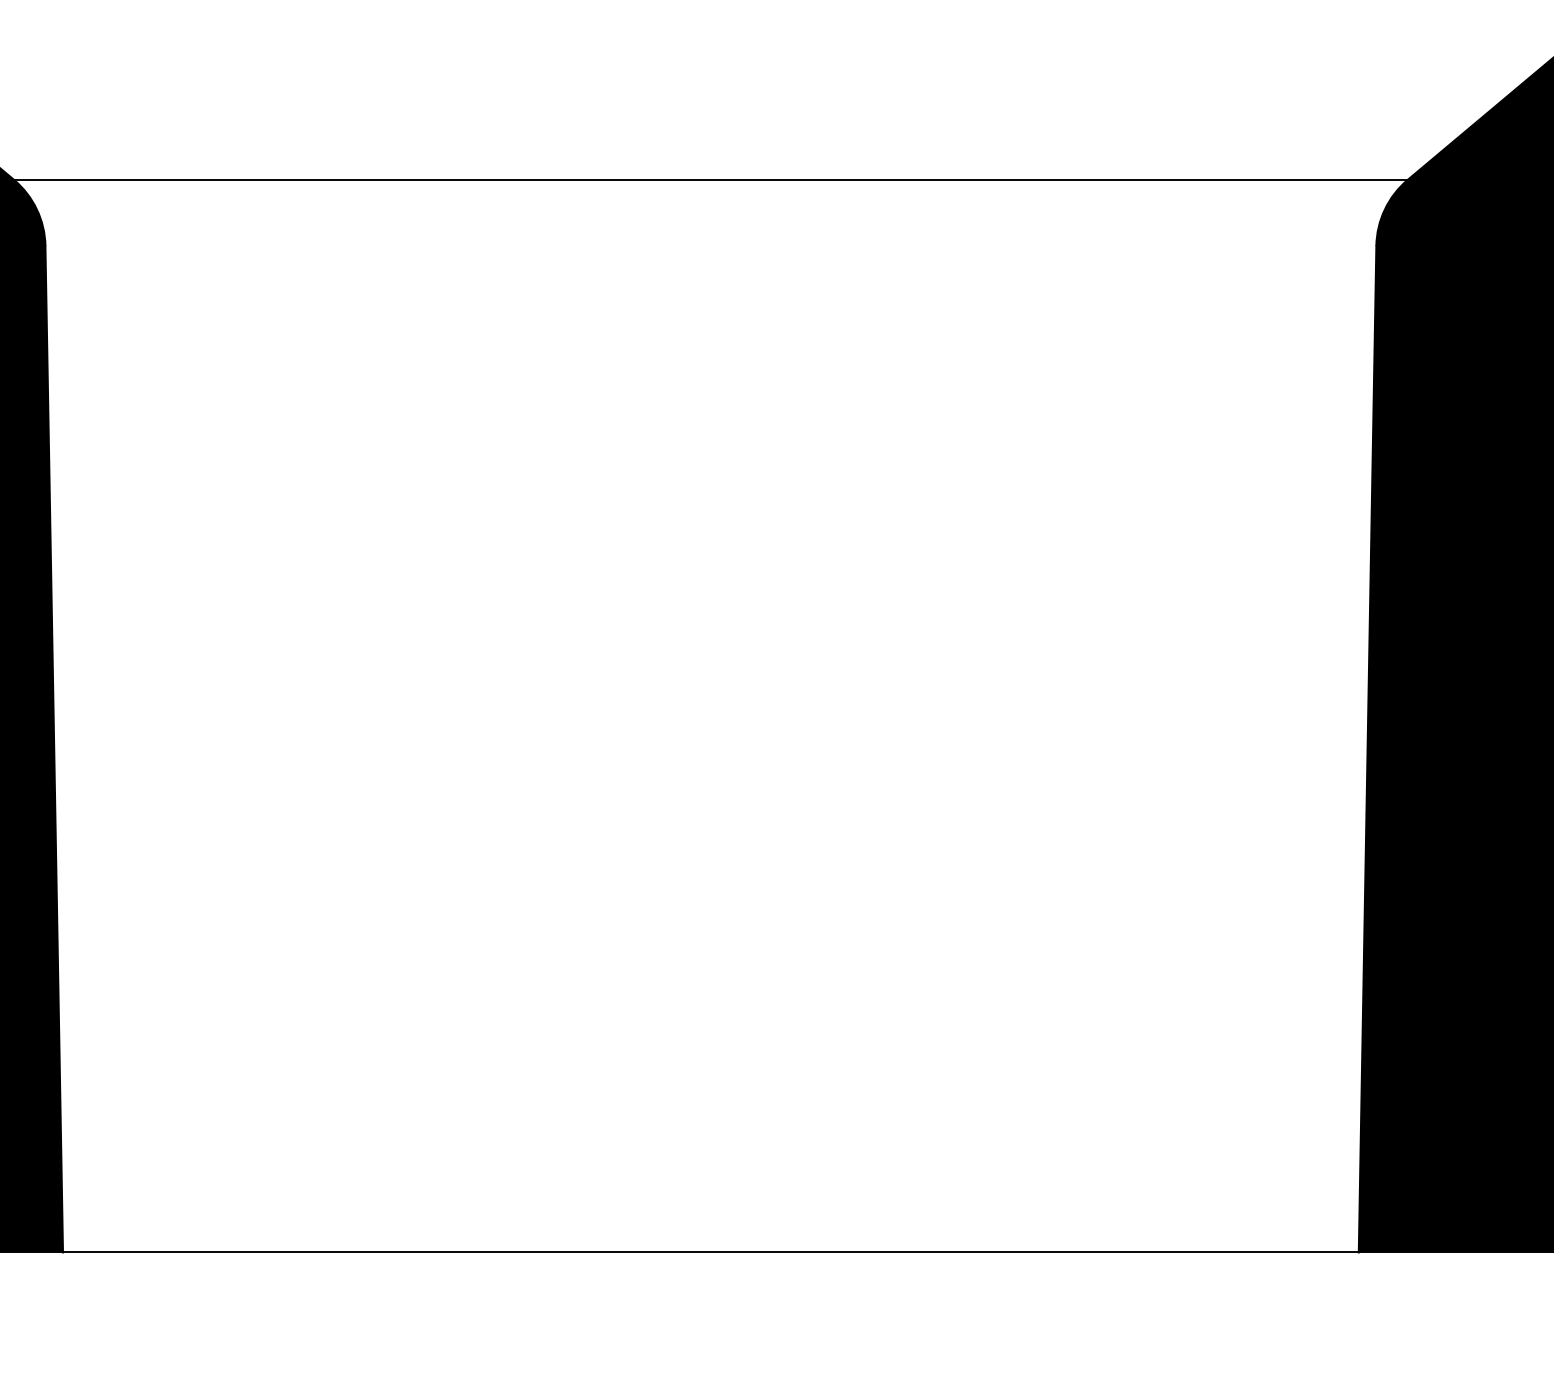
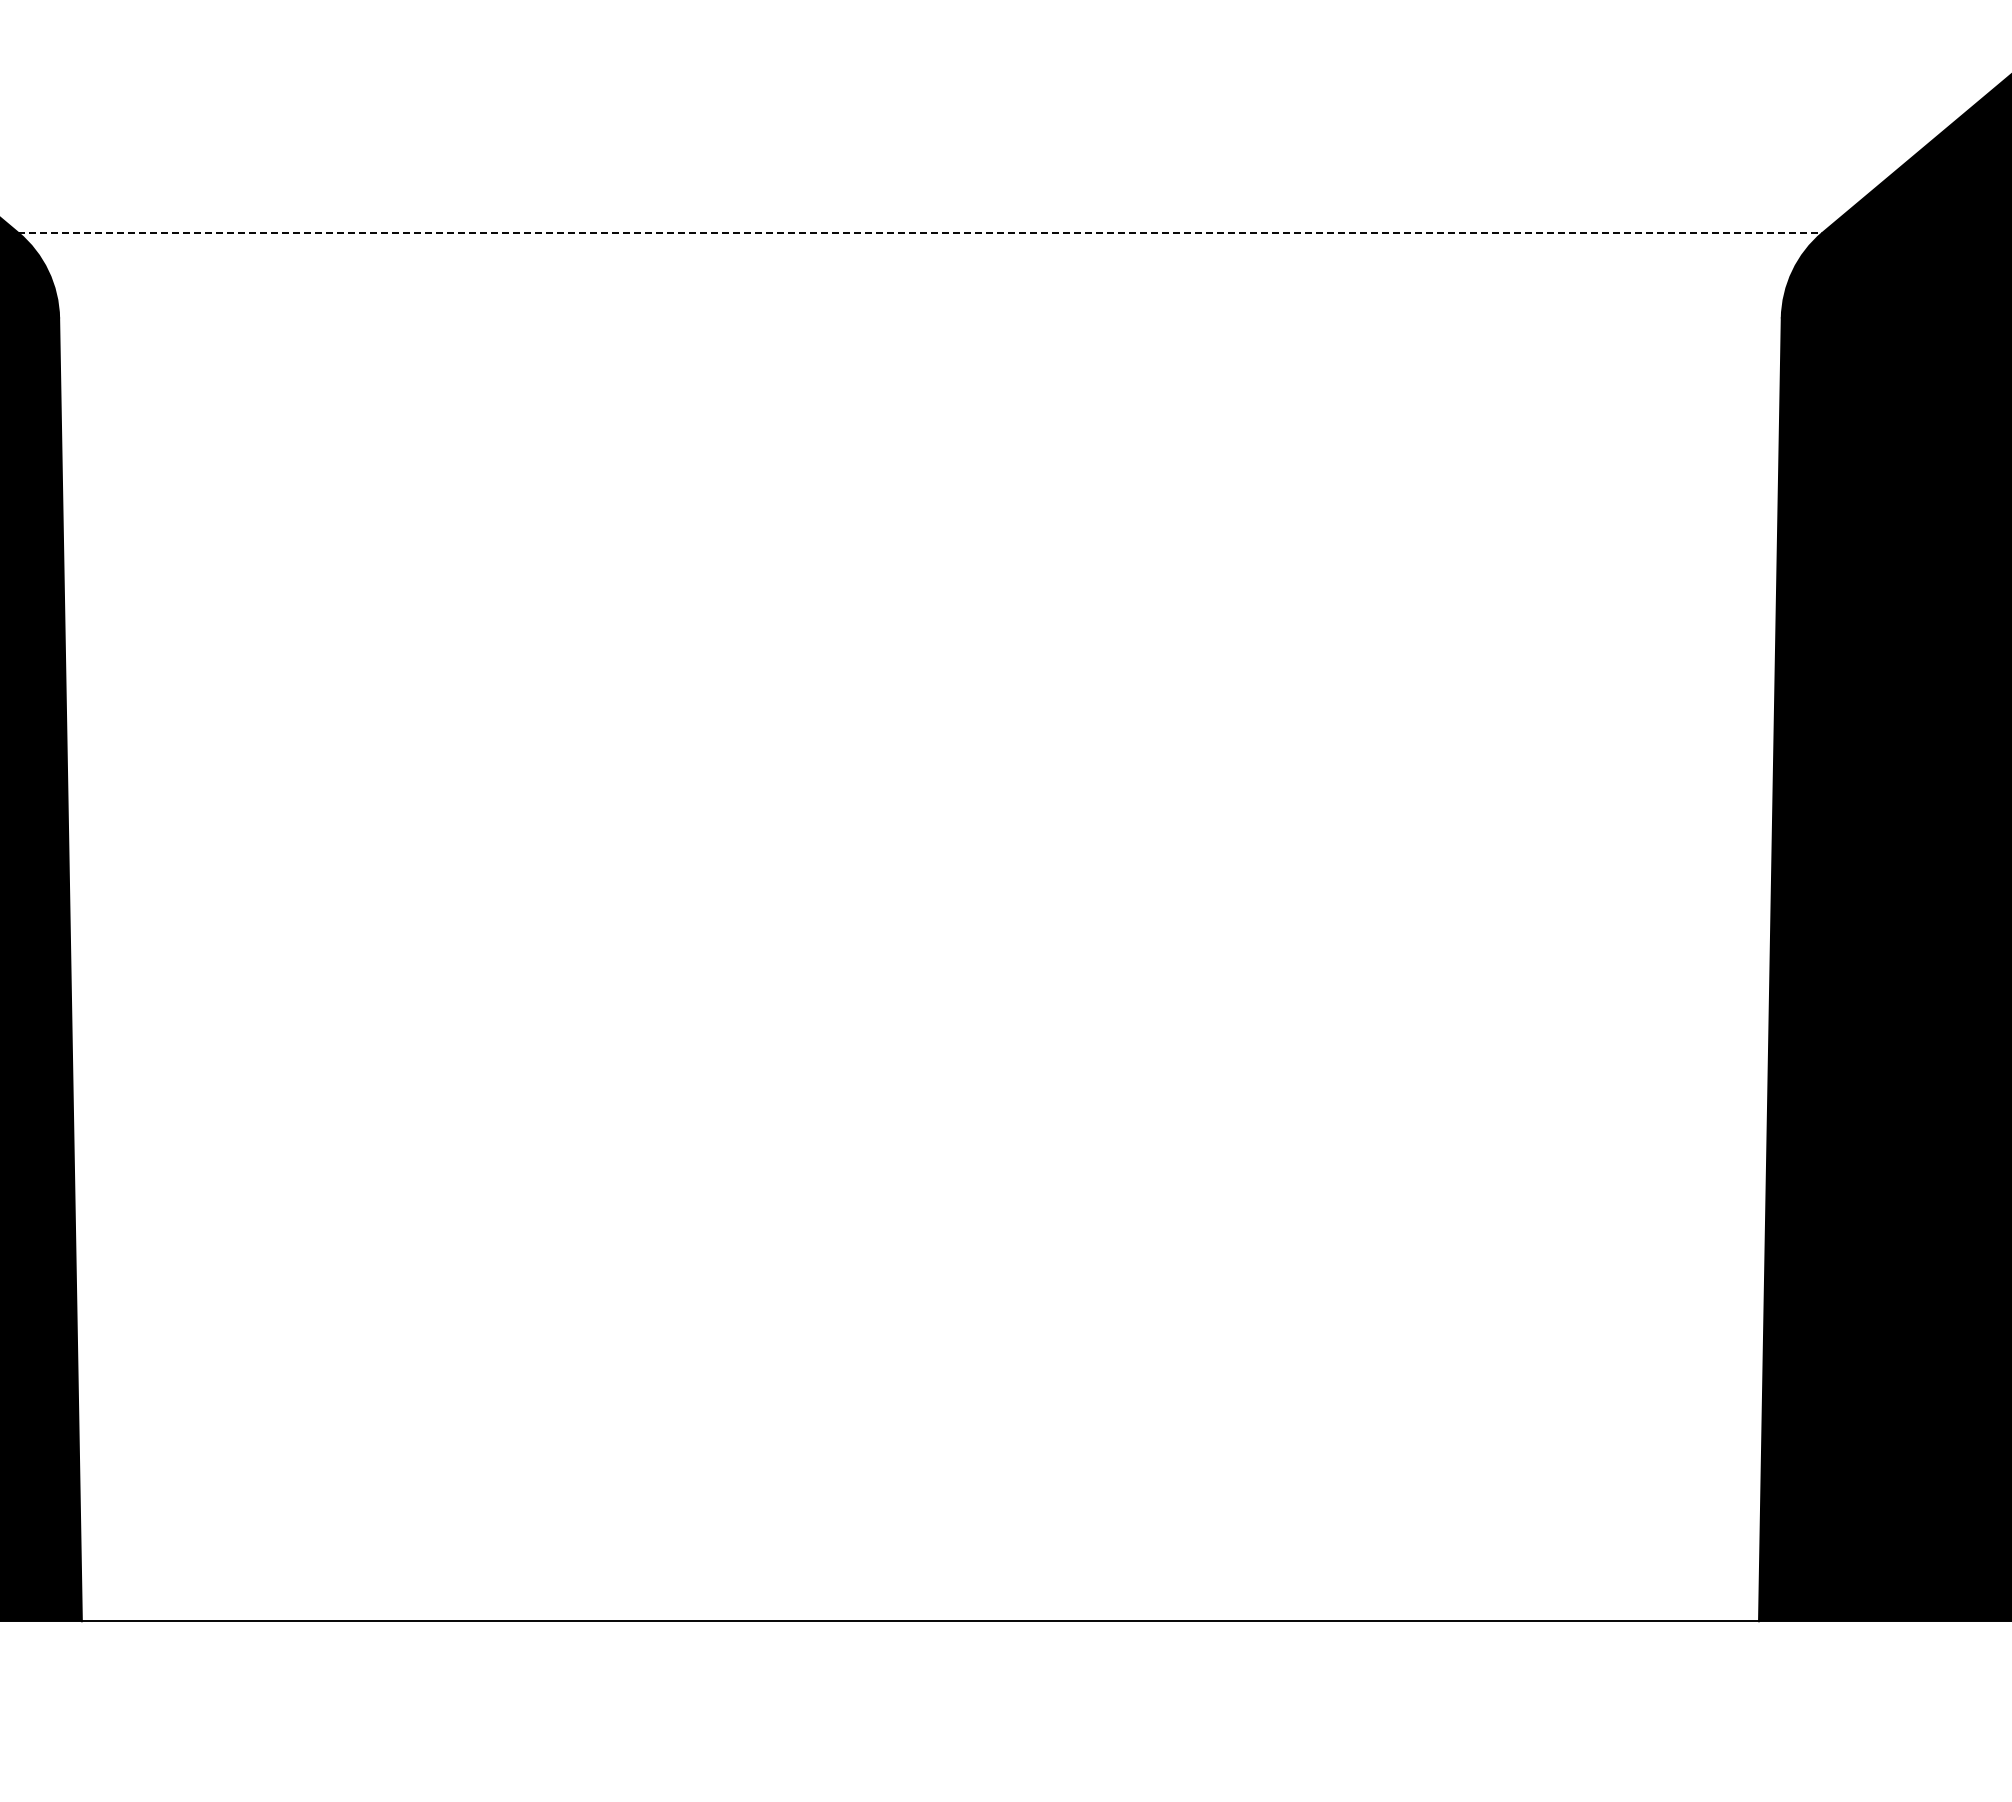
line: (710, 179) -> (920, 232), solid -> dashed

